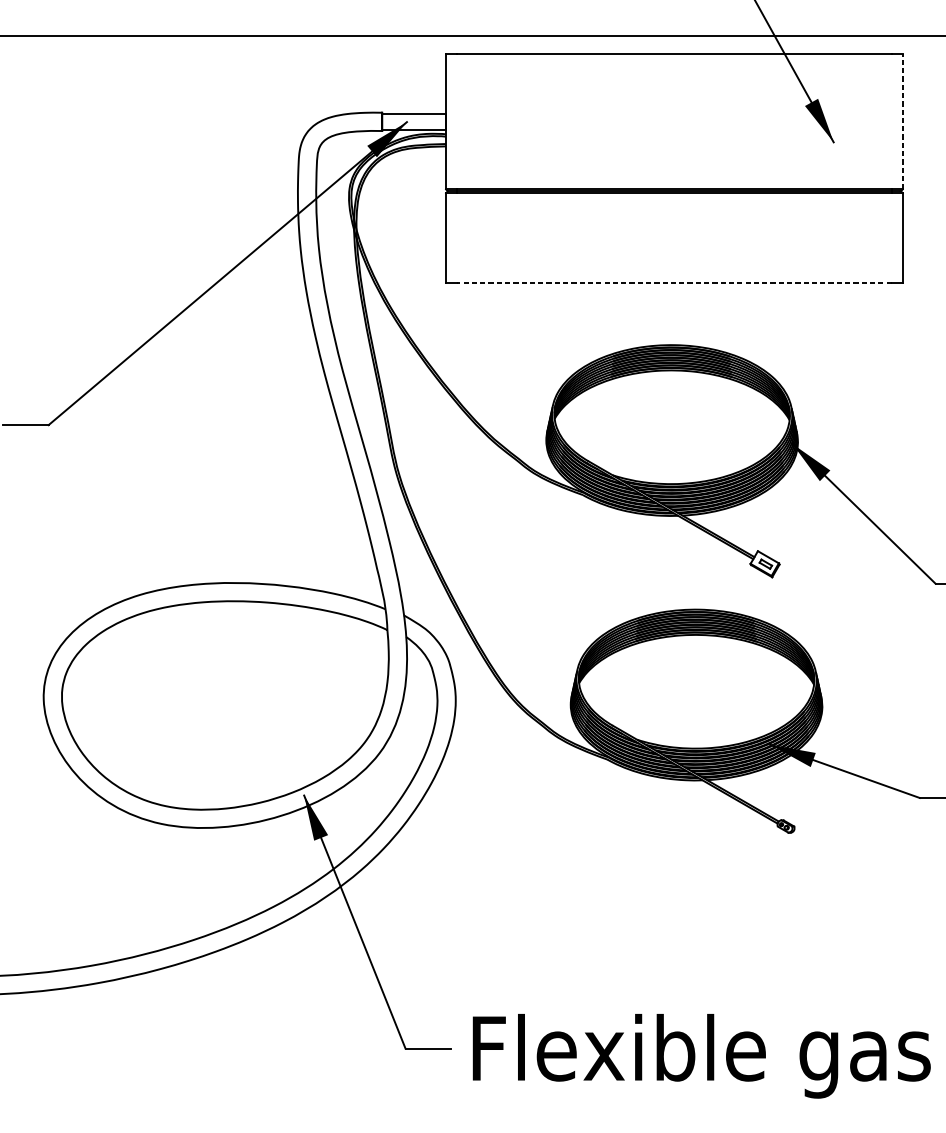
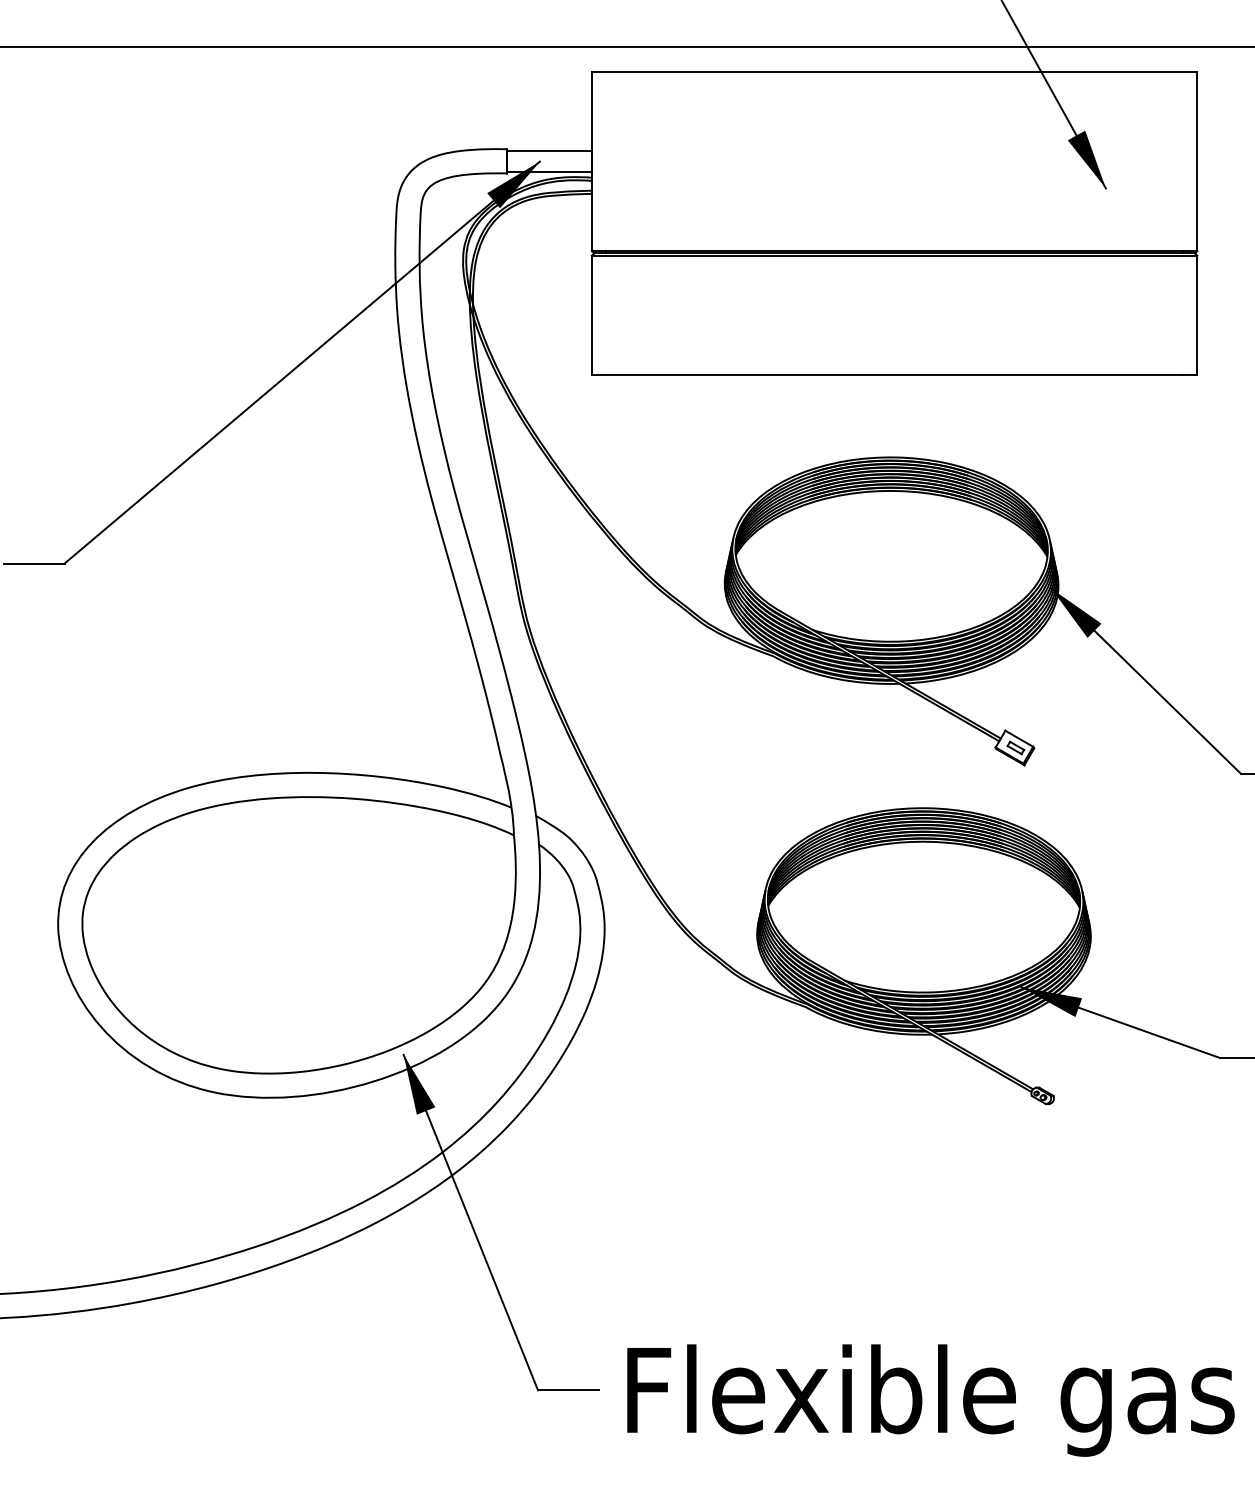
line: (902, 122) -> (1197, 161), dashed -> solid
line: (674, 282) -> (894, 374), dashed -> solid

